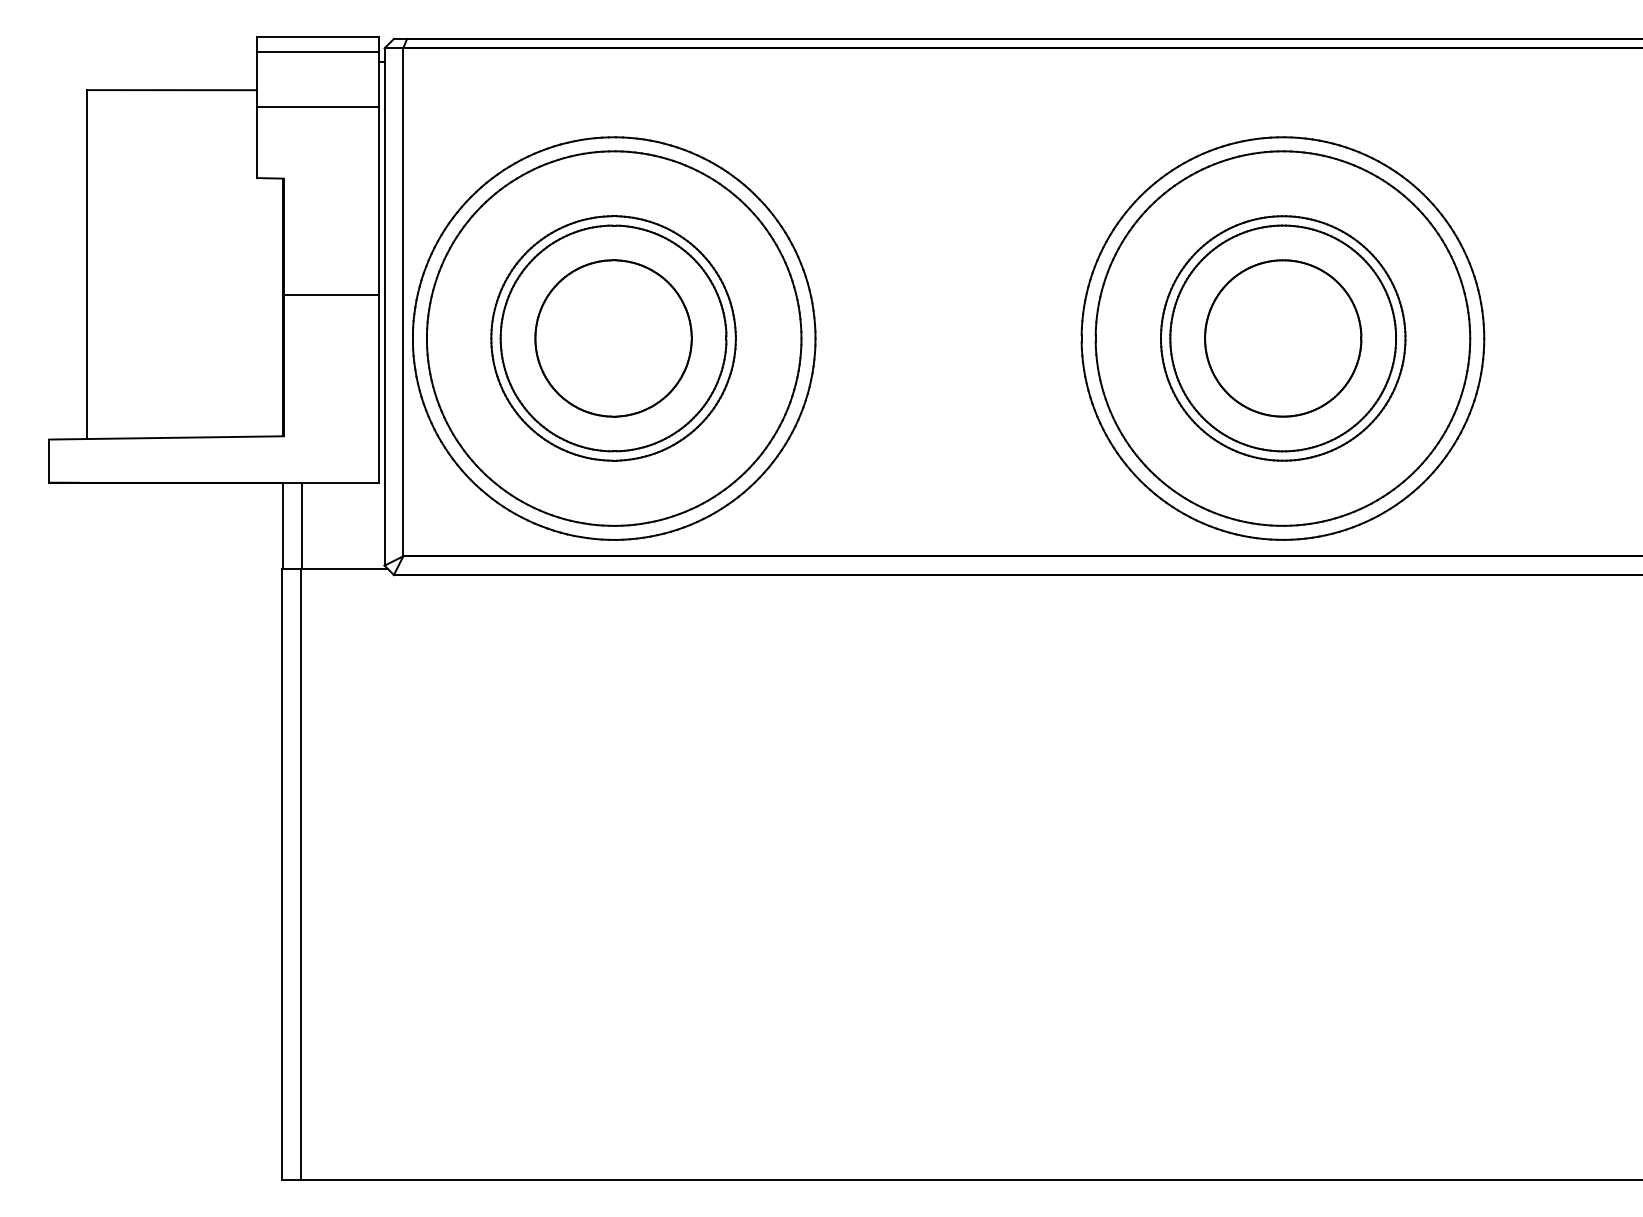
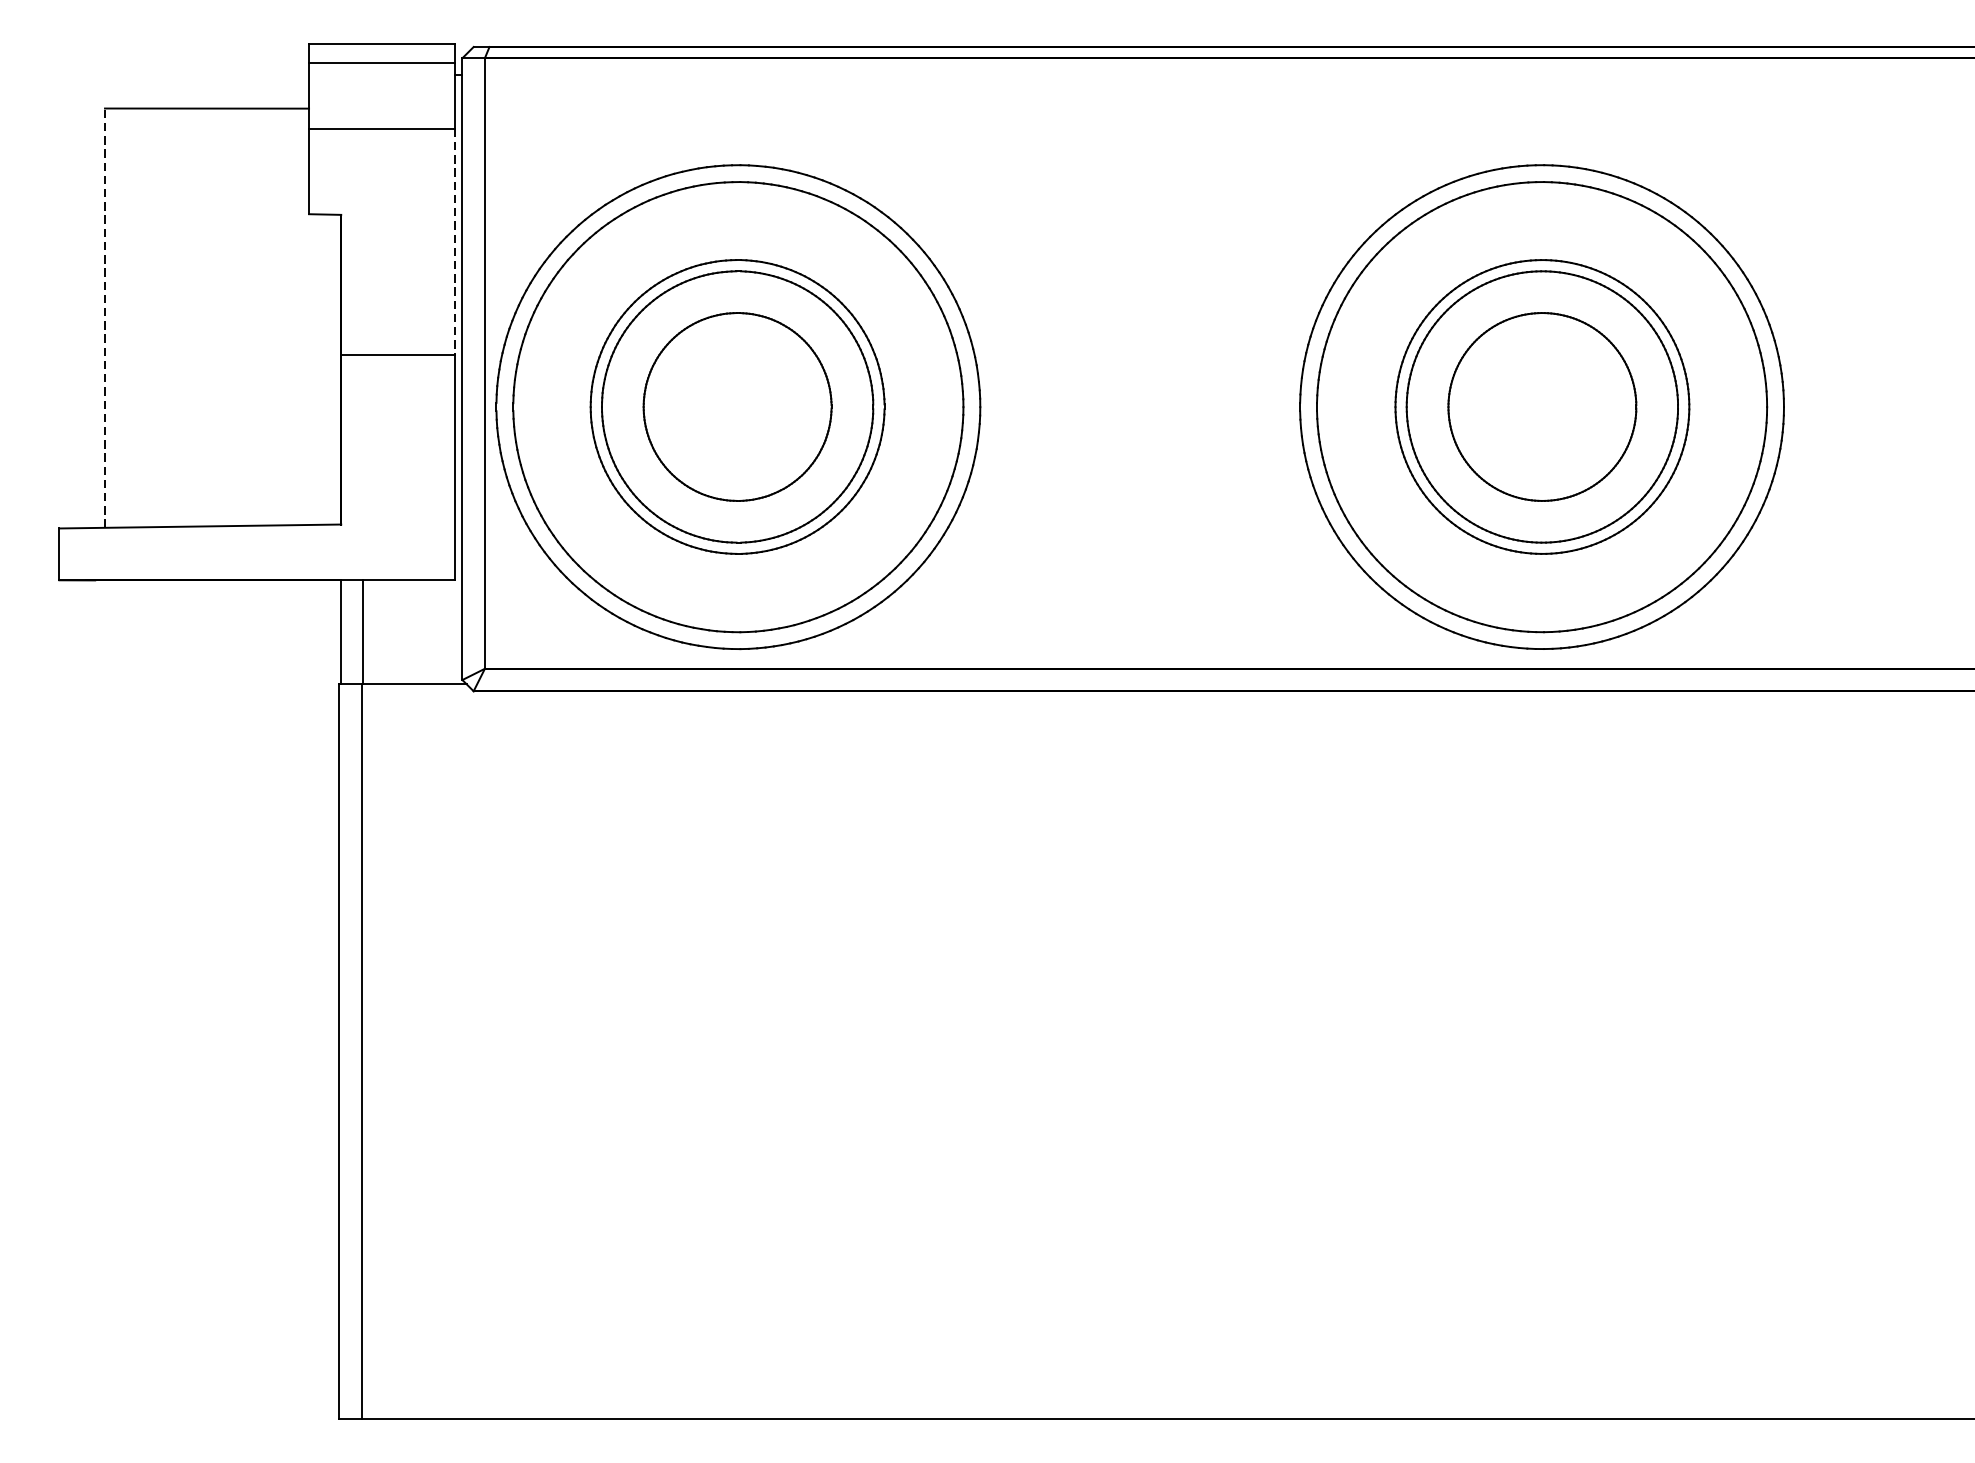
line: (378, 201) -> (455, 242), solid -> dashed
line: (87, 264) -> (105, 318), solid -> dashed

